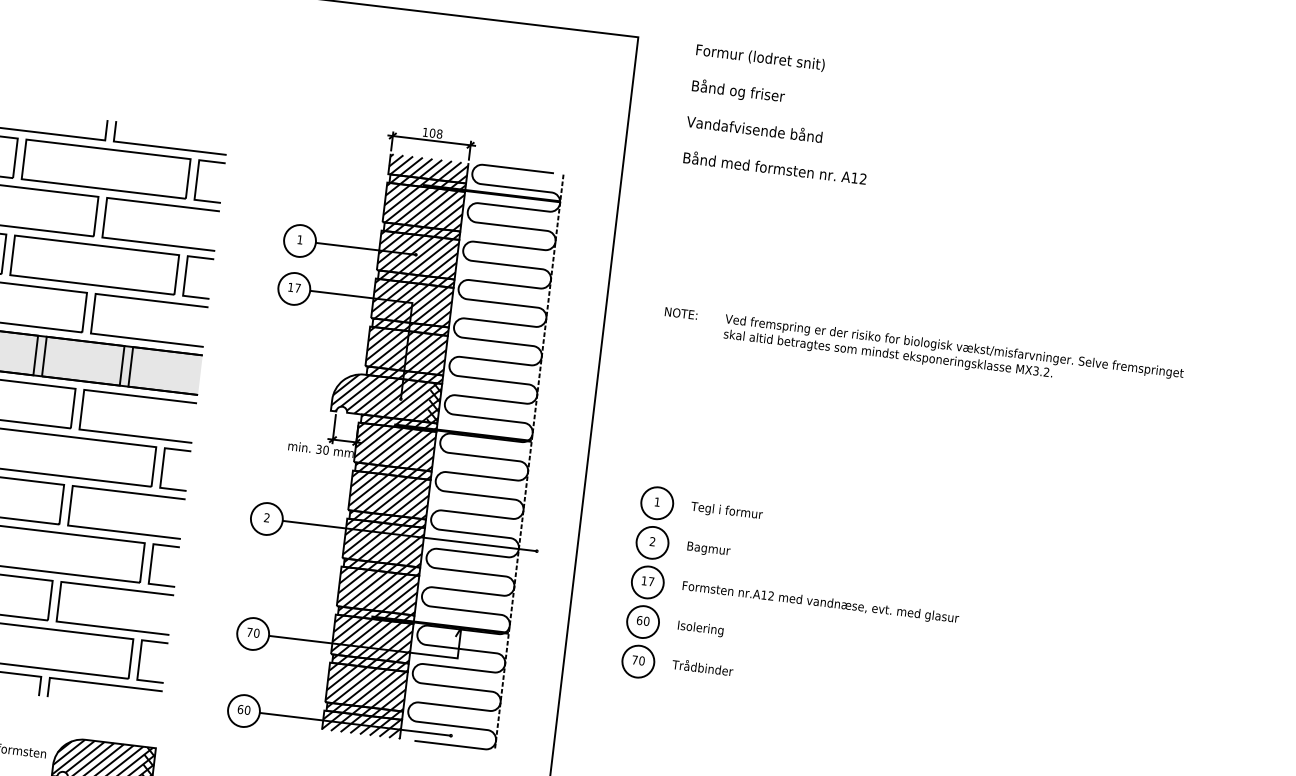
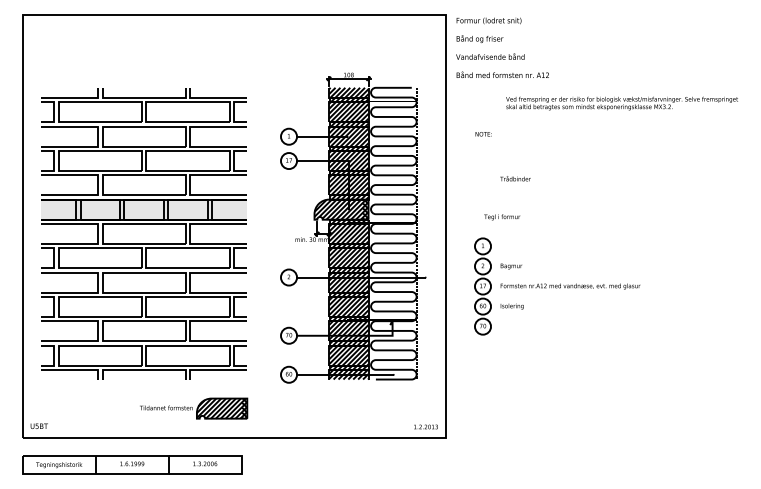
text: (780, 113) -> (502, 47), moved
text: (680, 313) -> (483, 134), moved
text: (952, 354) -> (621, 103), moved
text: (727, 511) -> (502, 217), moved
text: (702, 667) -> (515, 178), moved

